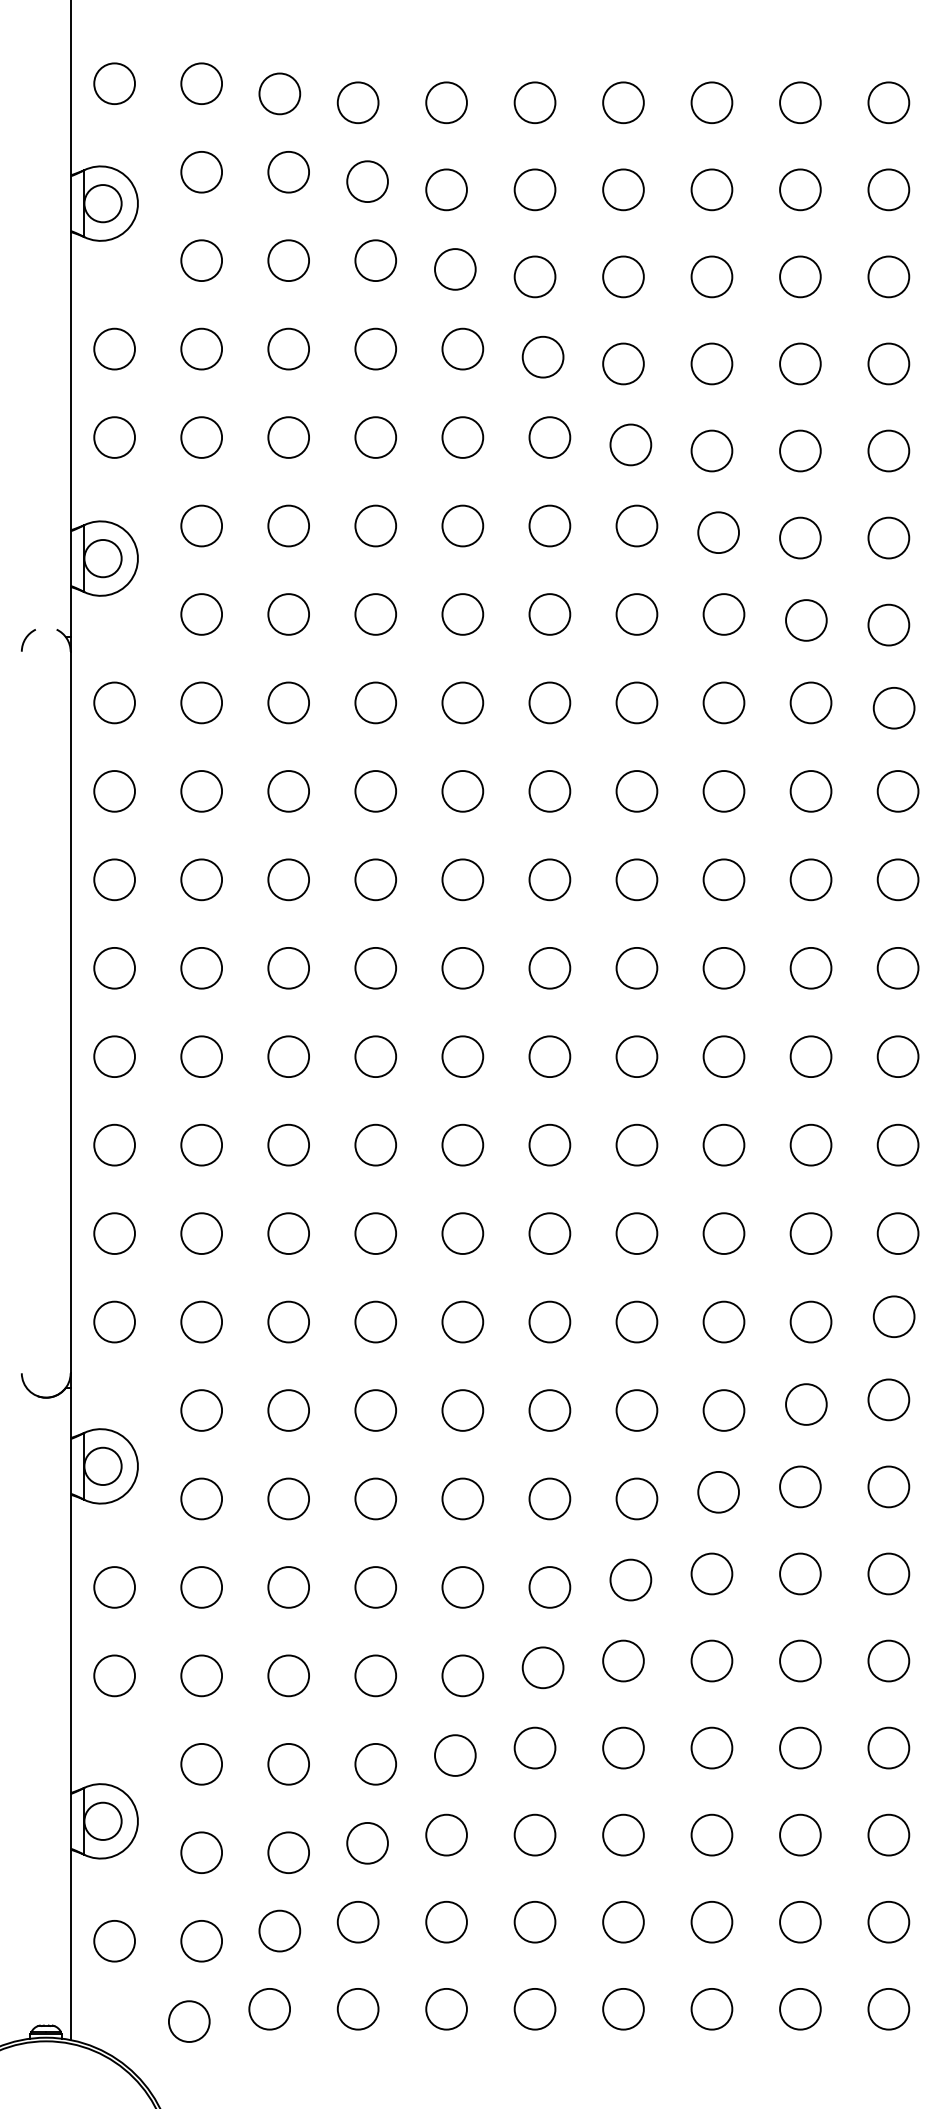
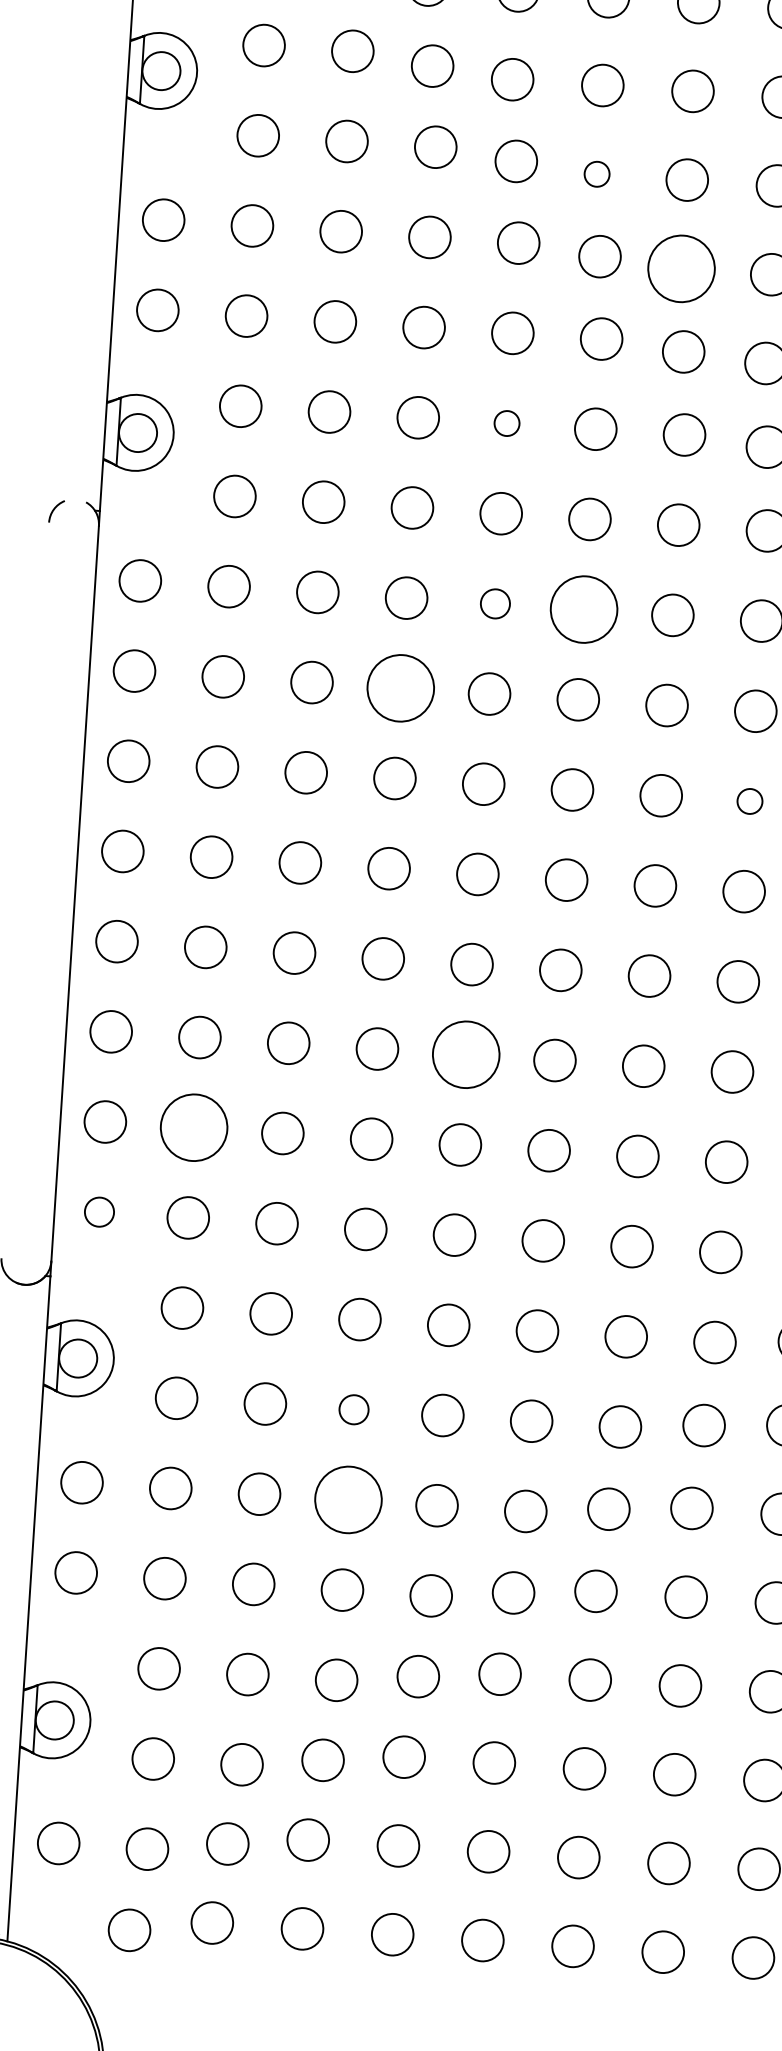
circle: (534, 276) -> (596, 173), size x0.6
circle: (623, 363) -> (681, 268), size x1.6
circle: (462, 525) -> (506, 422), size x0.6
circle: (462, 702) -> (495, 603), size x0.7
circle: (549, 702) -> (583, 609), size x1.6
circle: (375, 791) -> (400, 688), size x1.6
circle: (723, 879) -> (749, 801), size x0.6
circle: (462, 1144) -> (465, 1054), size x1.6
circle: (201, 1233) -> (193, 1127), size x1.6
circle: (114, 1321) -> (99, 1211), size x0.7
circle: (375, 1498) -> (353, 1409), size x0.7
circle: (375, 1587) -> (348, 1500), size x1.6

